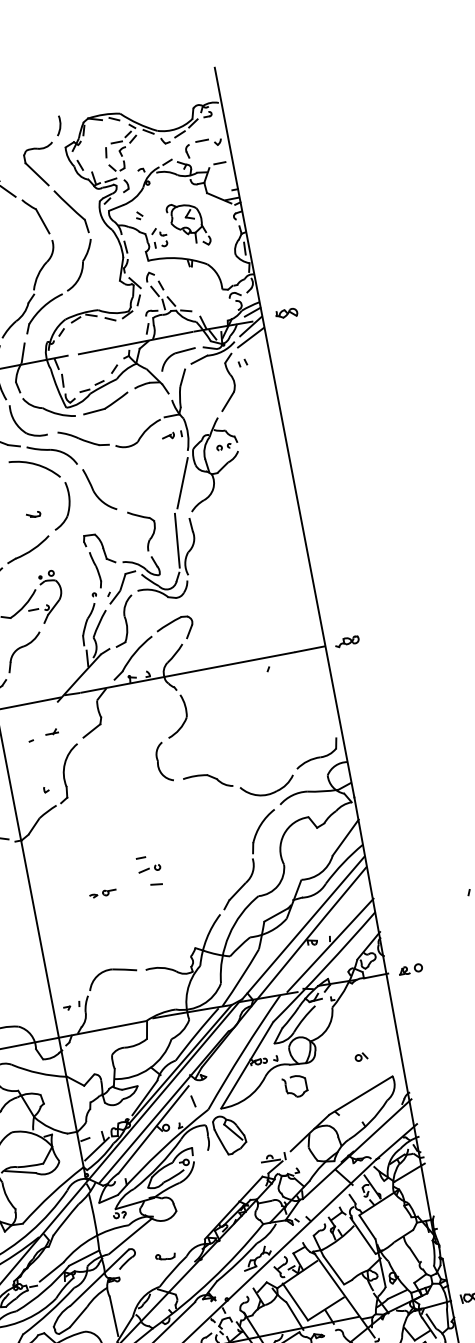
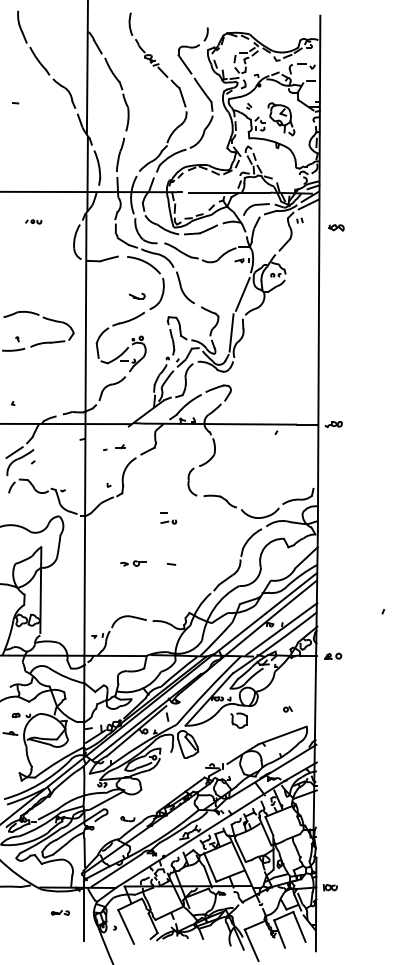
part: (286, 313) -> (336, 227), moved
part: (32, 514) -> (136, 295), size x1.6
part: (148, 864) -> (168, 518), moved
part: (102, 892) -> (133, 562), size x1.4

